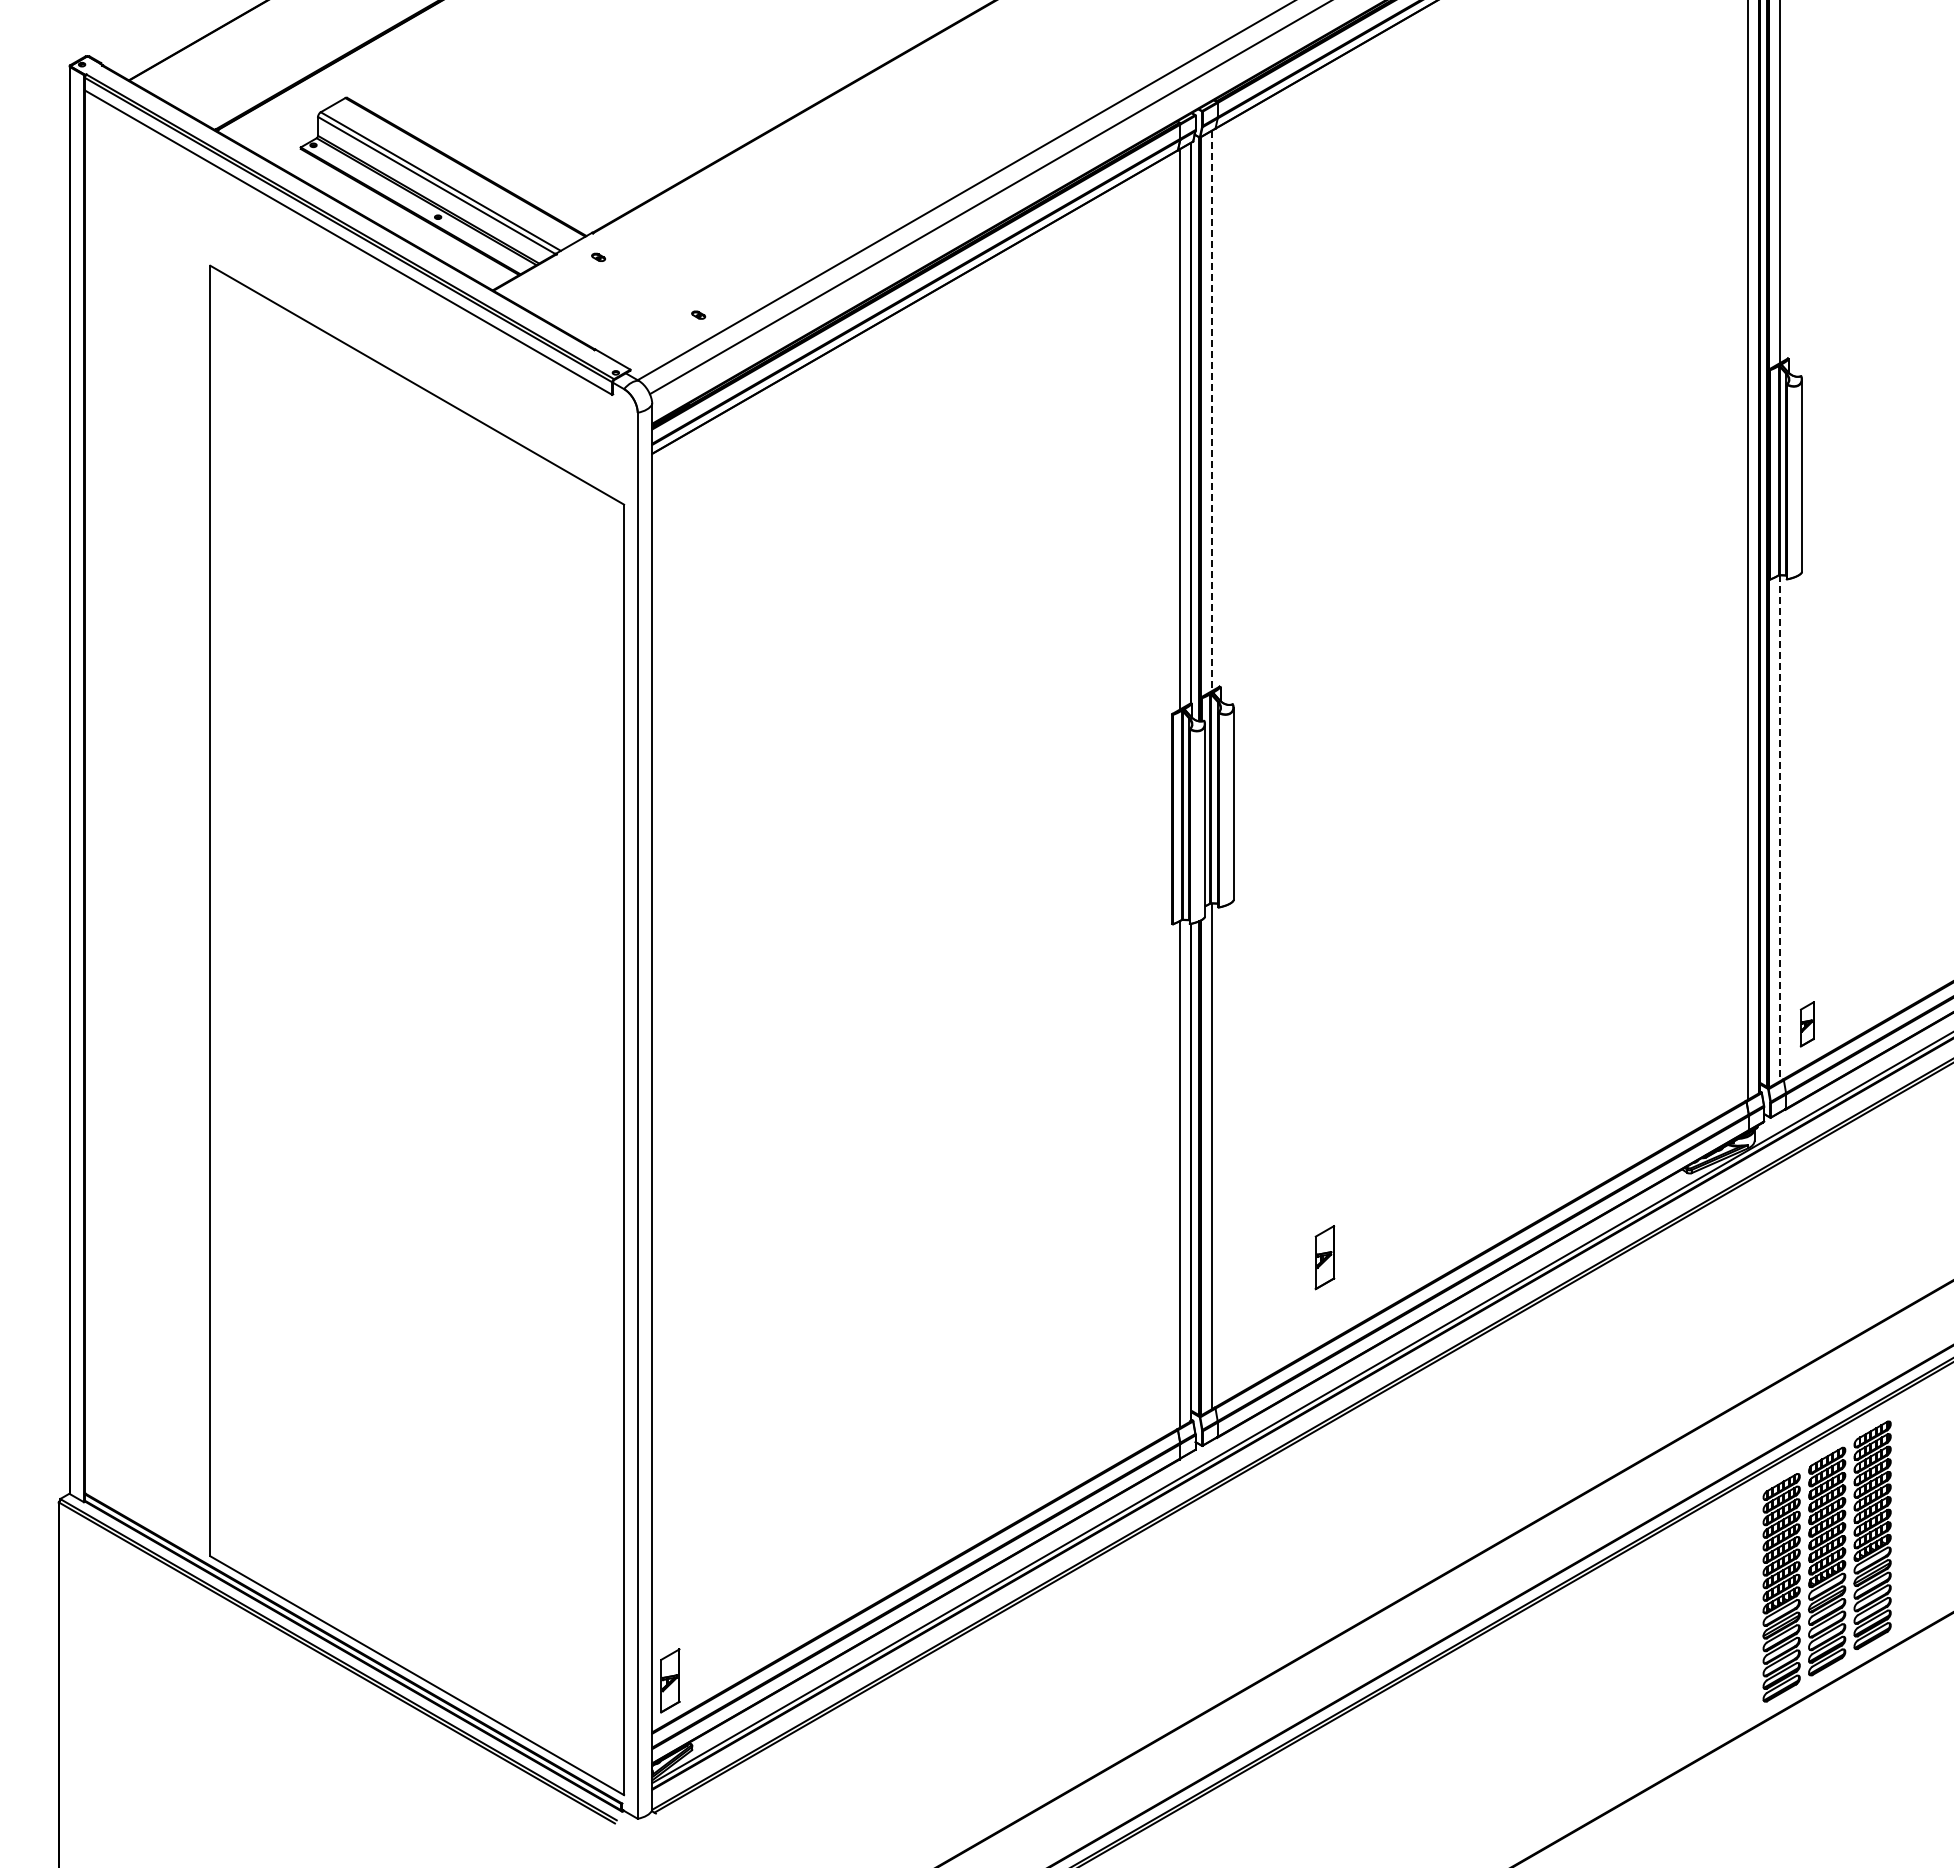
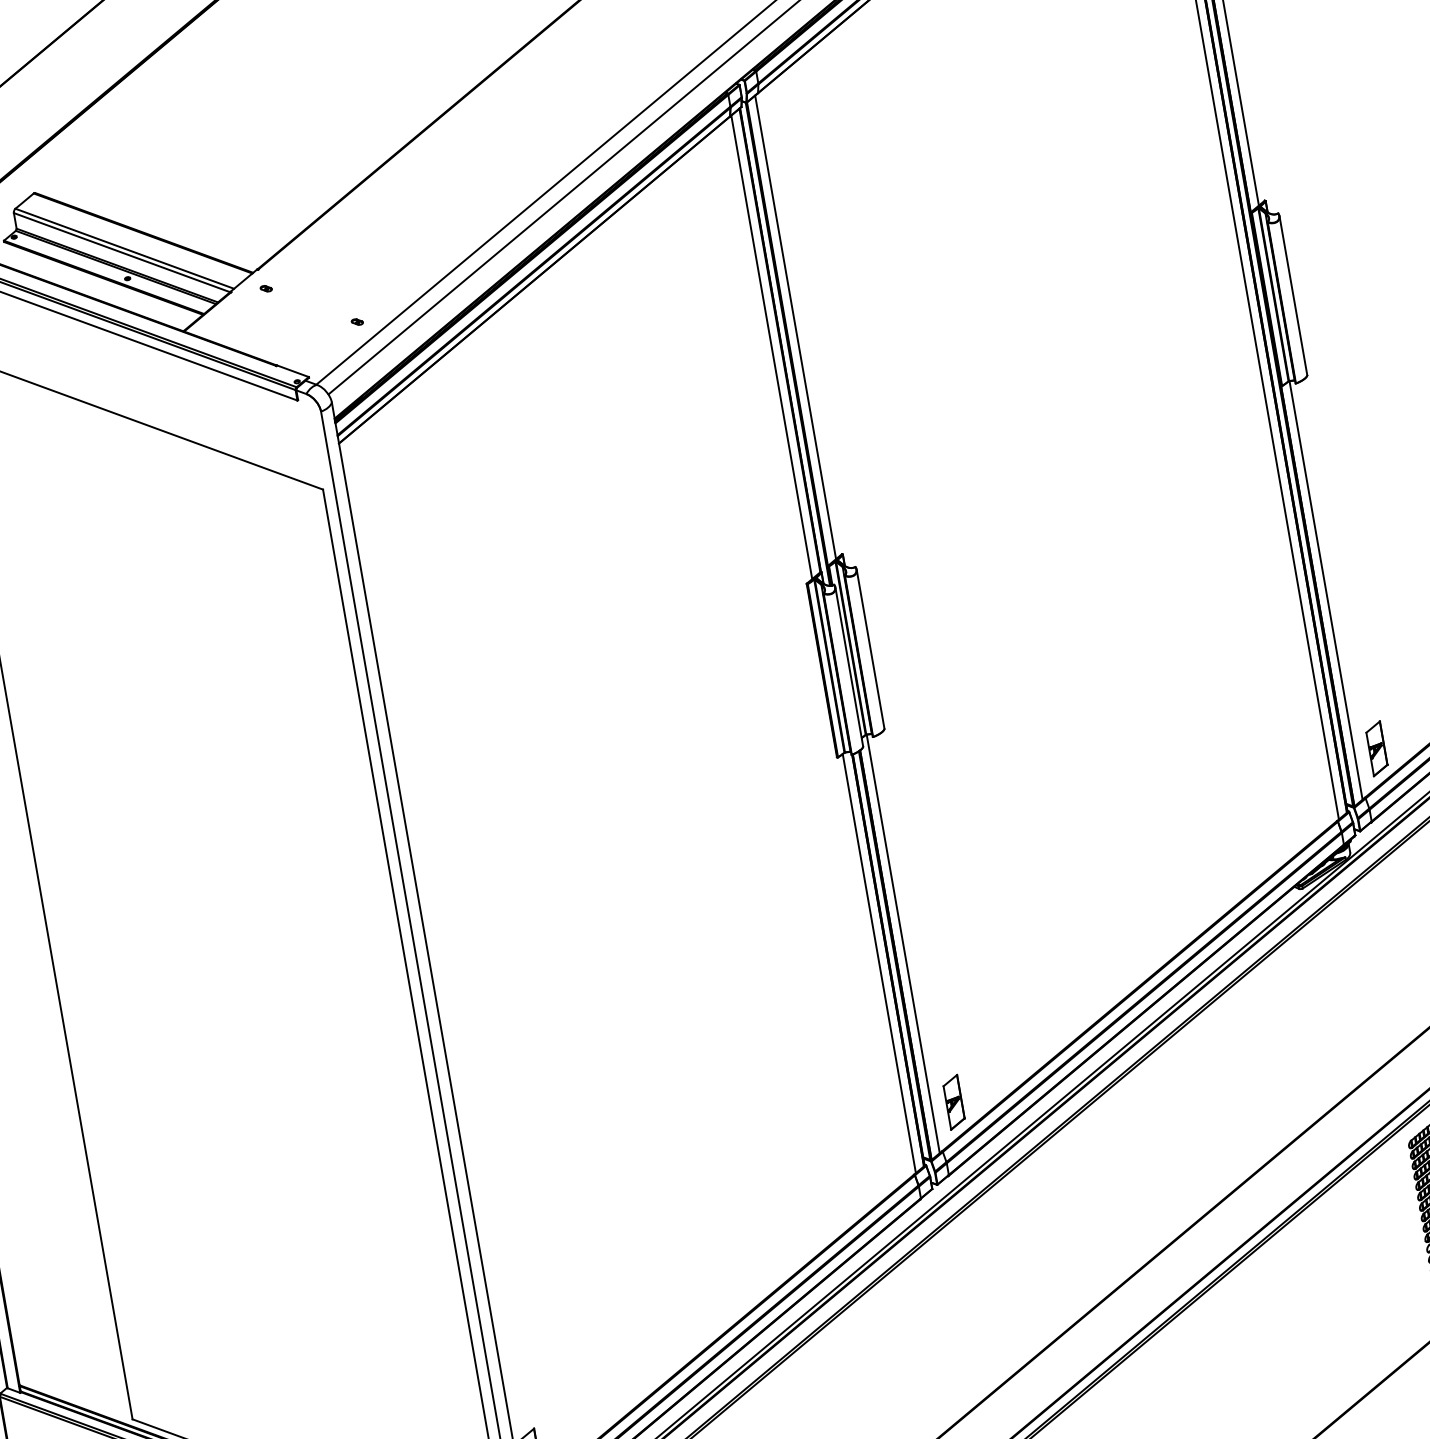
line: (1211, 411) -> (795, 327), dashed -> solid
line: (1780, 828) -> (1326, 590), dashed -> solid
part: (1807, 1023) -> (1376, 747), size x1.43
part: (1324, 1257) -> (953, 1102), moved

